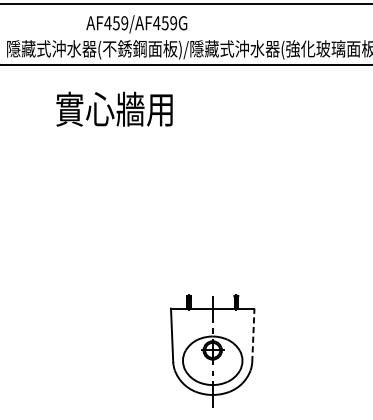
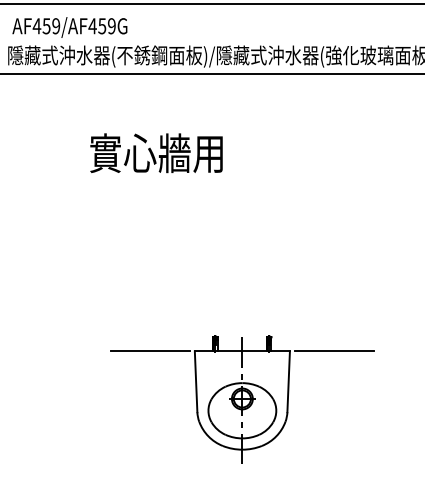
text: (136, 24) -> (69, 27), moved
text: (114, 109) -> (156, 153), moved
line: (132, 308) -> (150, 351), added
line: (293, 308) -> (334, 351), added
line: (253, 335) -> (288, 381), dashed -> solid

